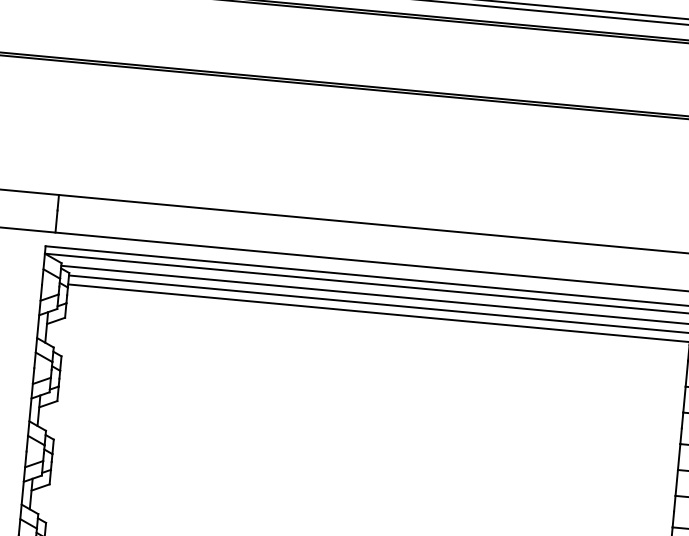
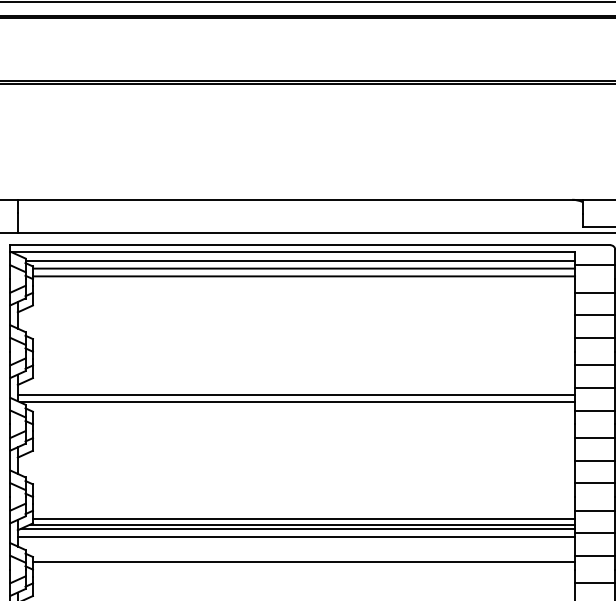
line: (357, 447) -> (296, 394), added
line: (358, 457) -> (297, 402), added

